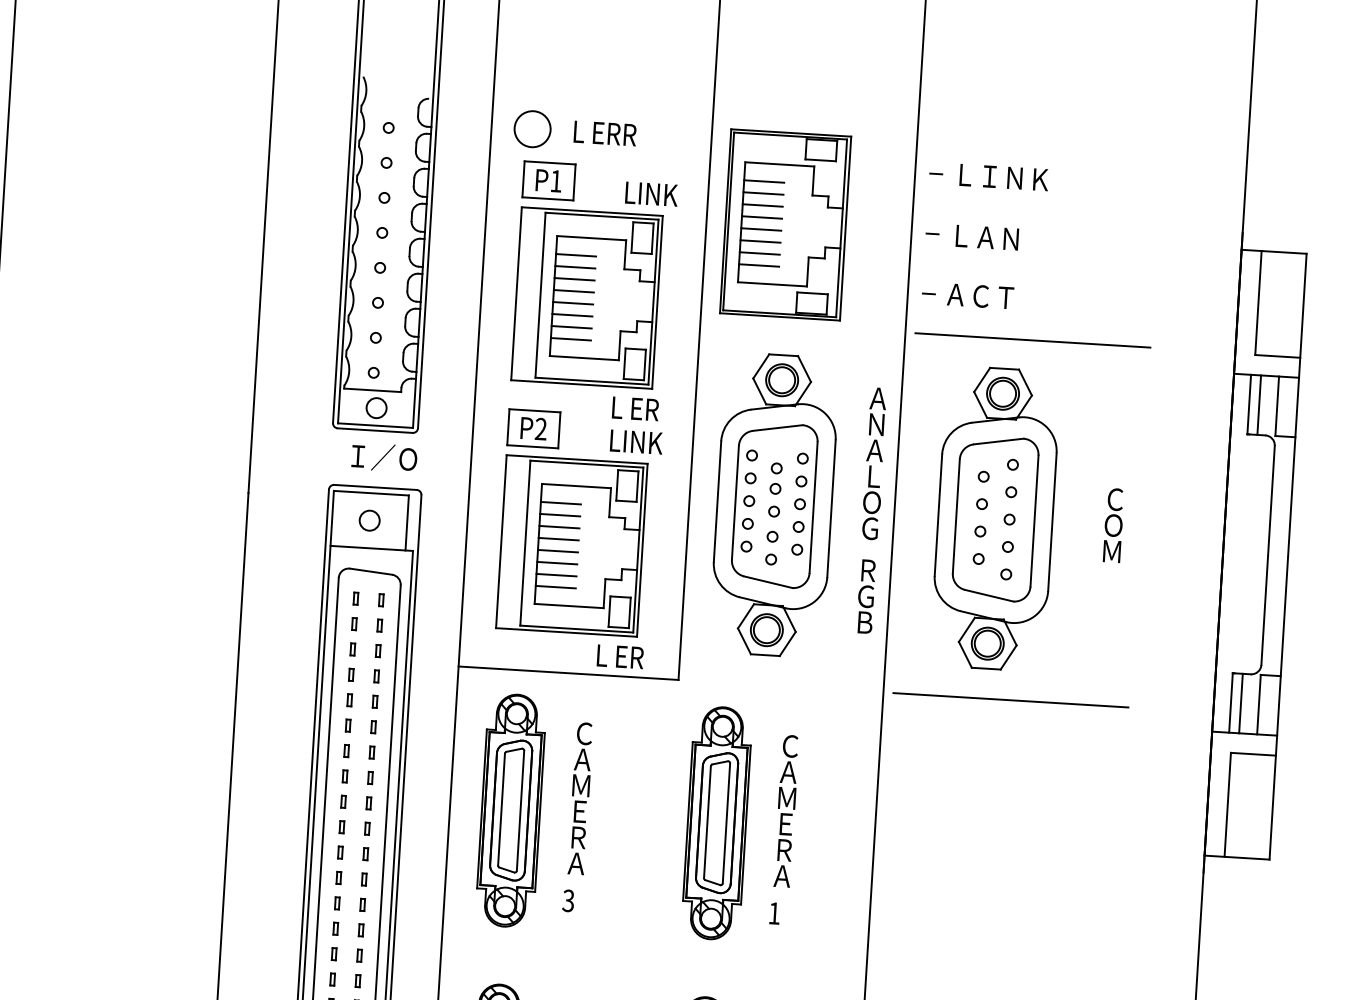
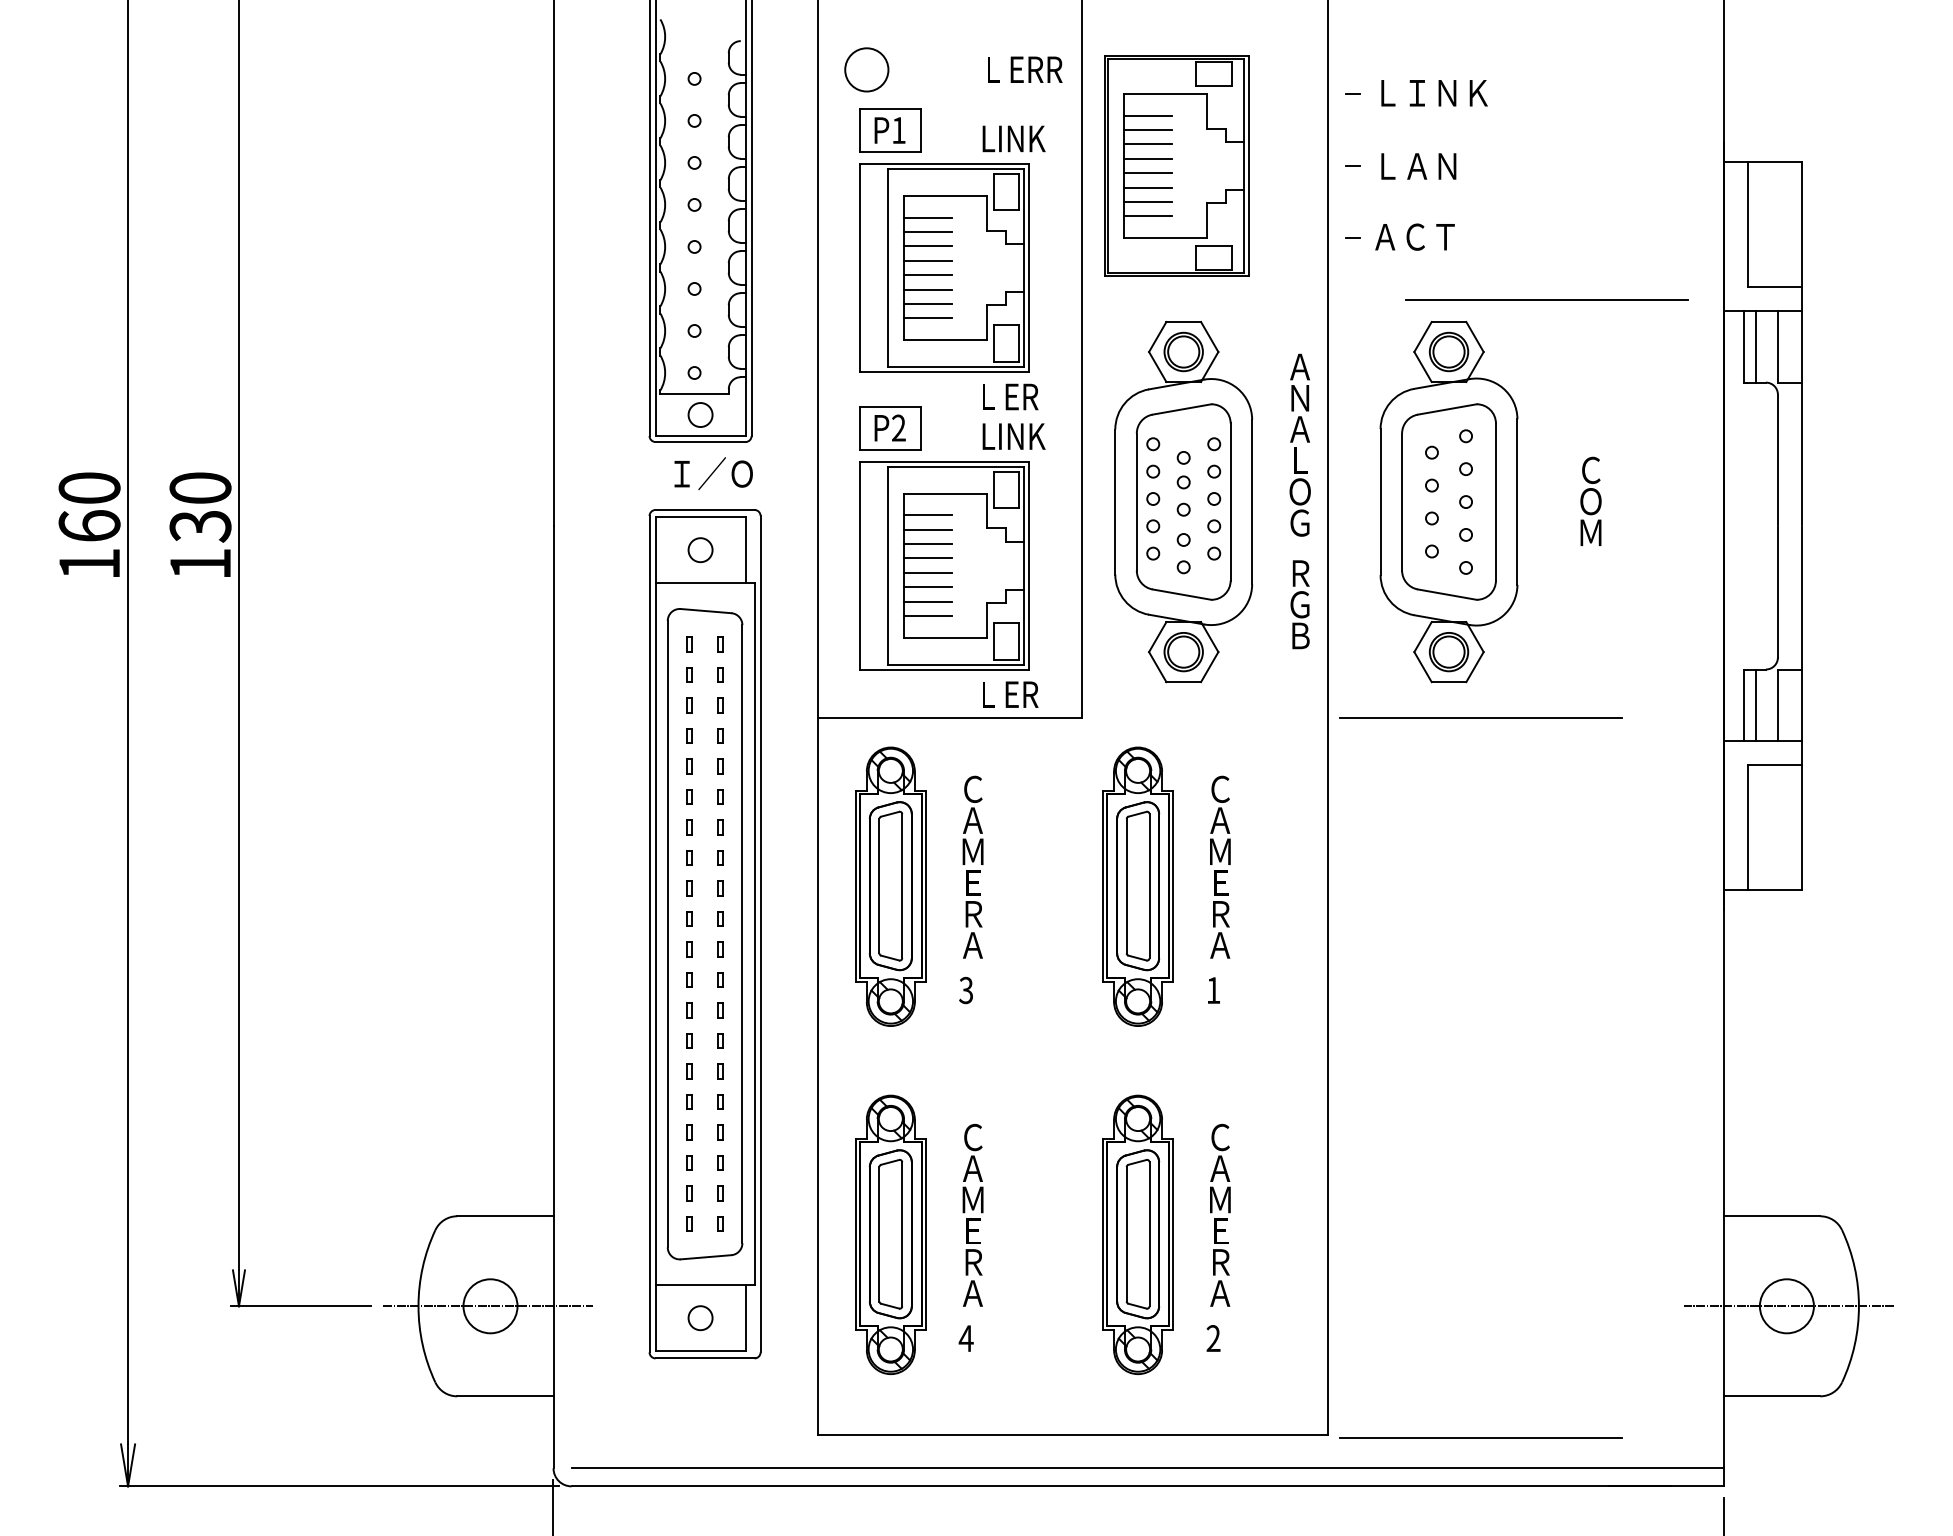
text: (605, 133) -> (1025, 69), moved
line: (1032, 340) -> (1546, 299), moved

